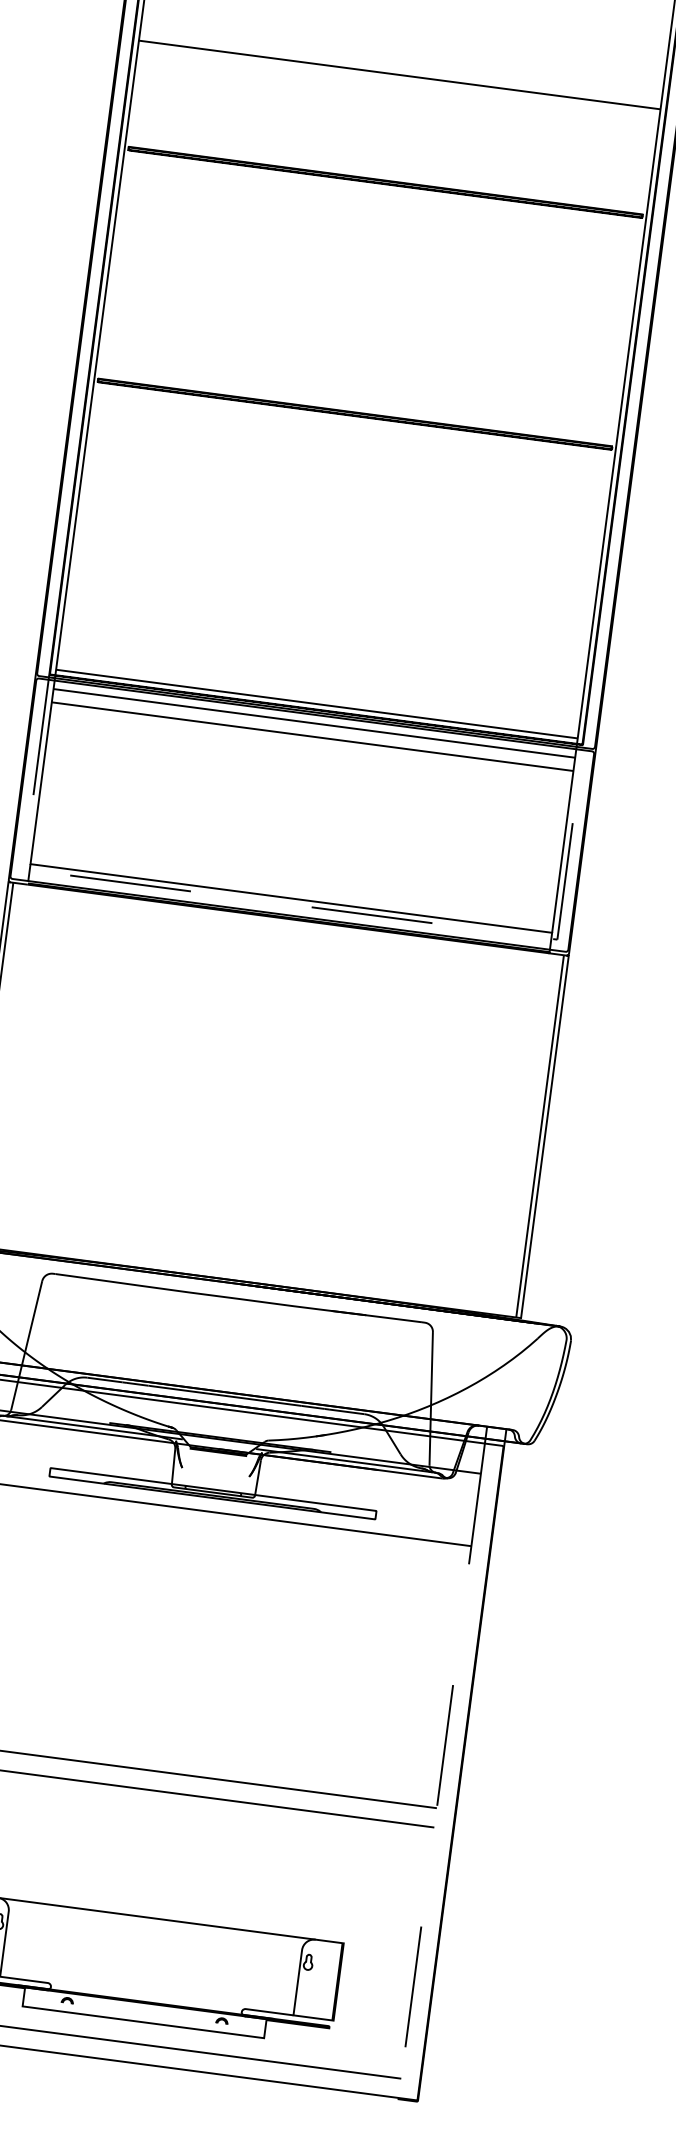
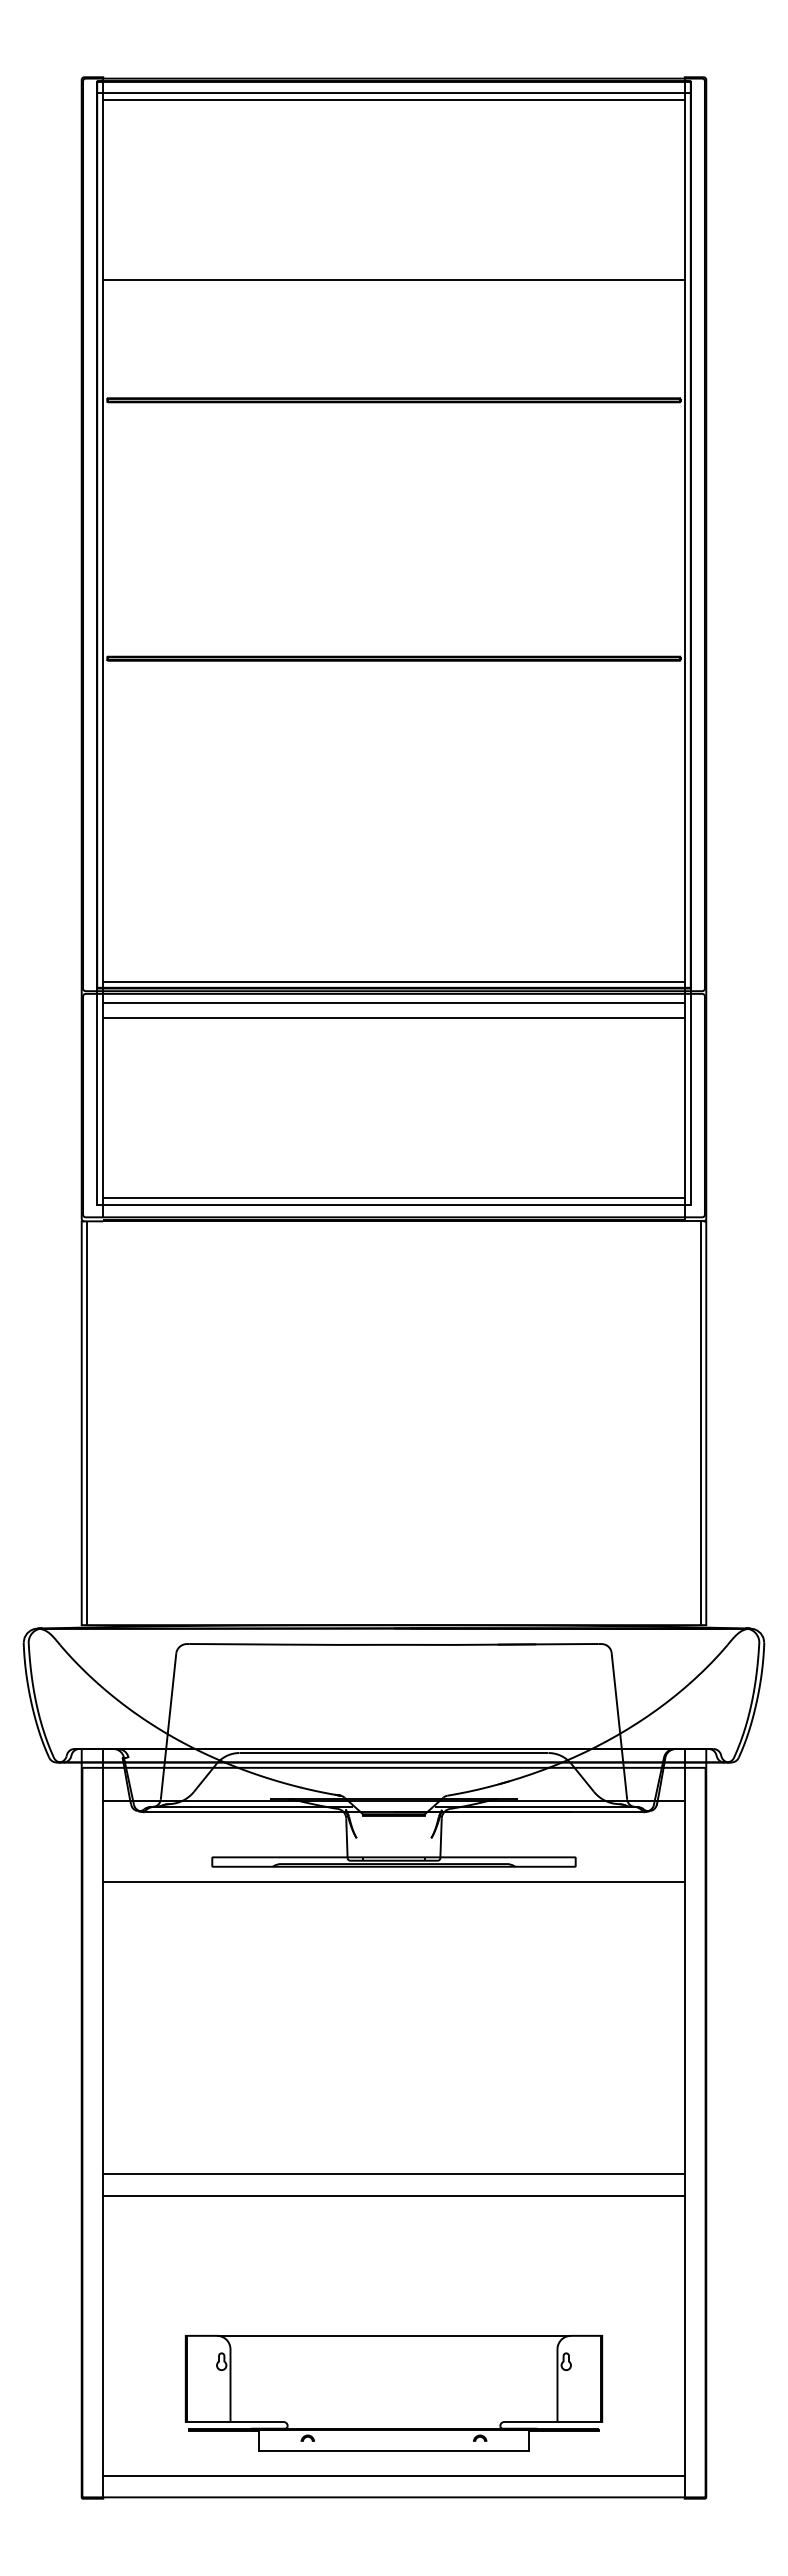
line: (290, 904) -> (394, 1205), dashed -> solid
line: (441, 1770) -> (684, 2132), dashed -> solid

